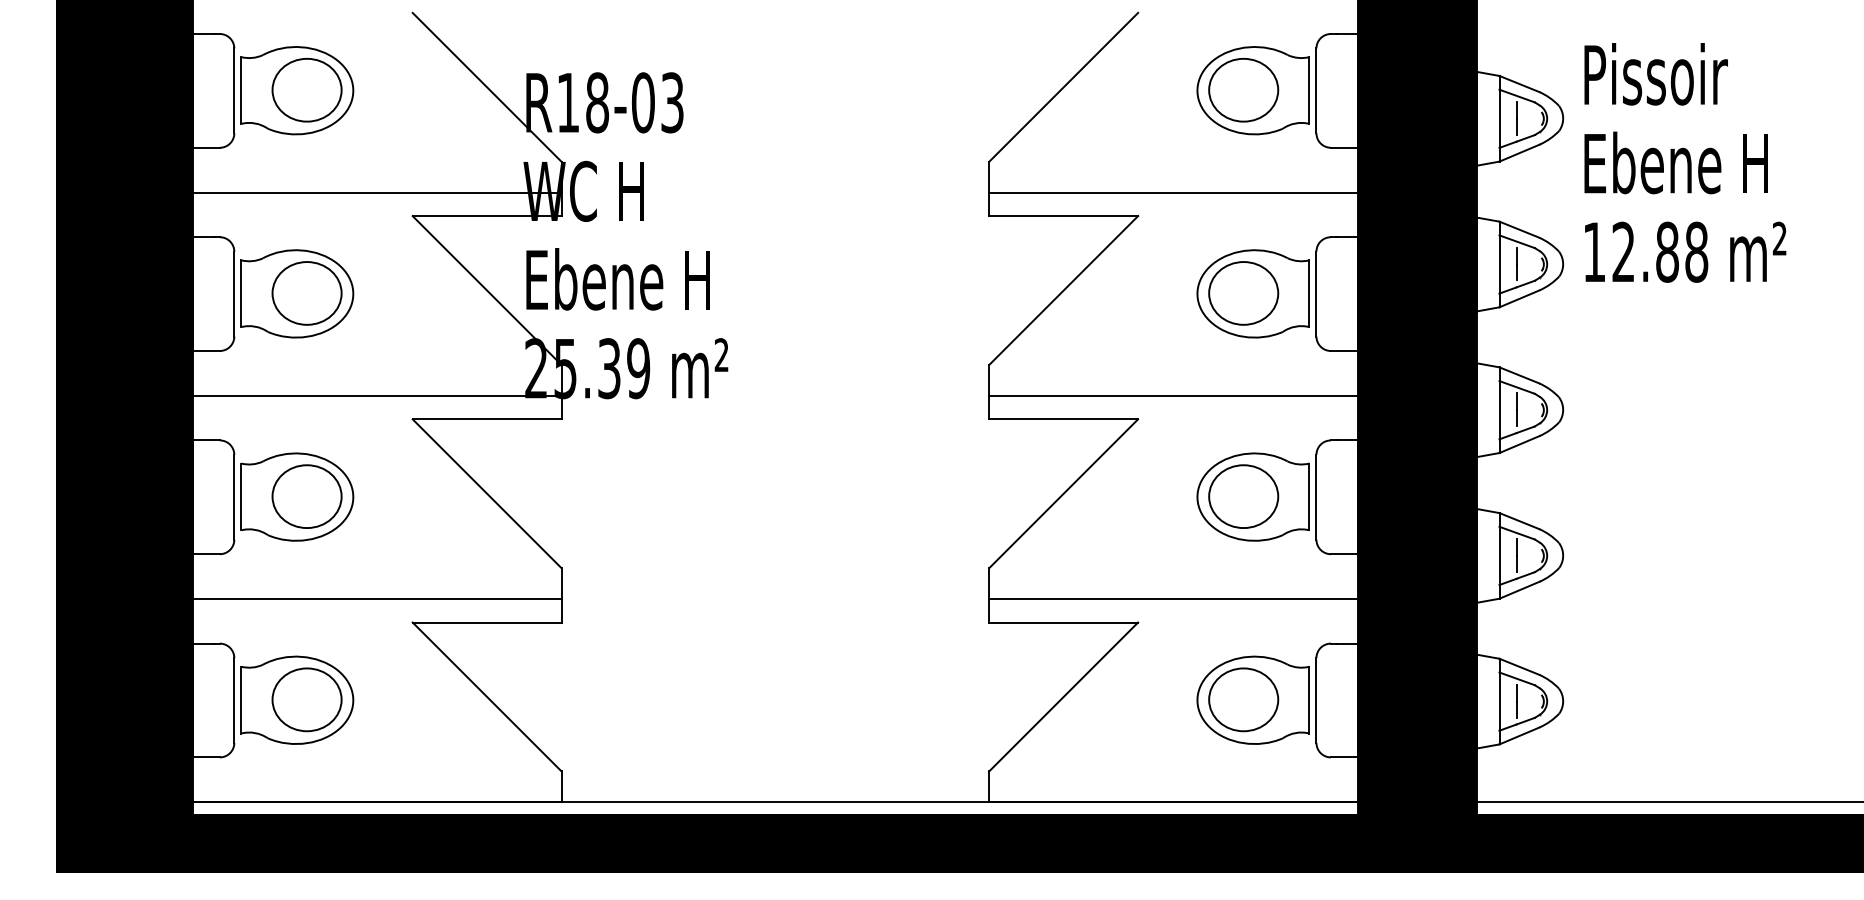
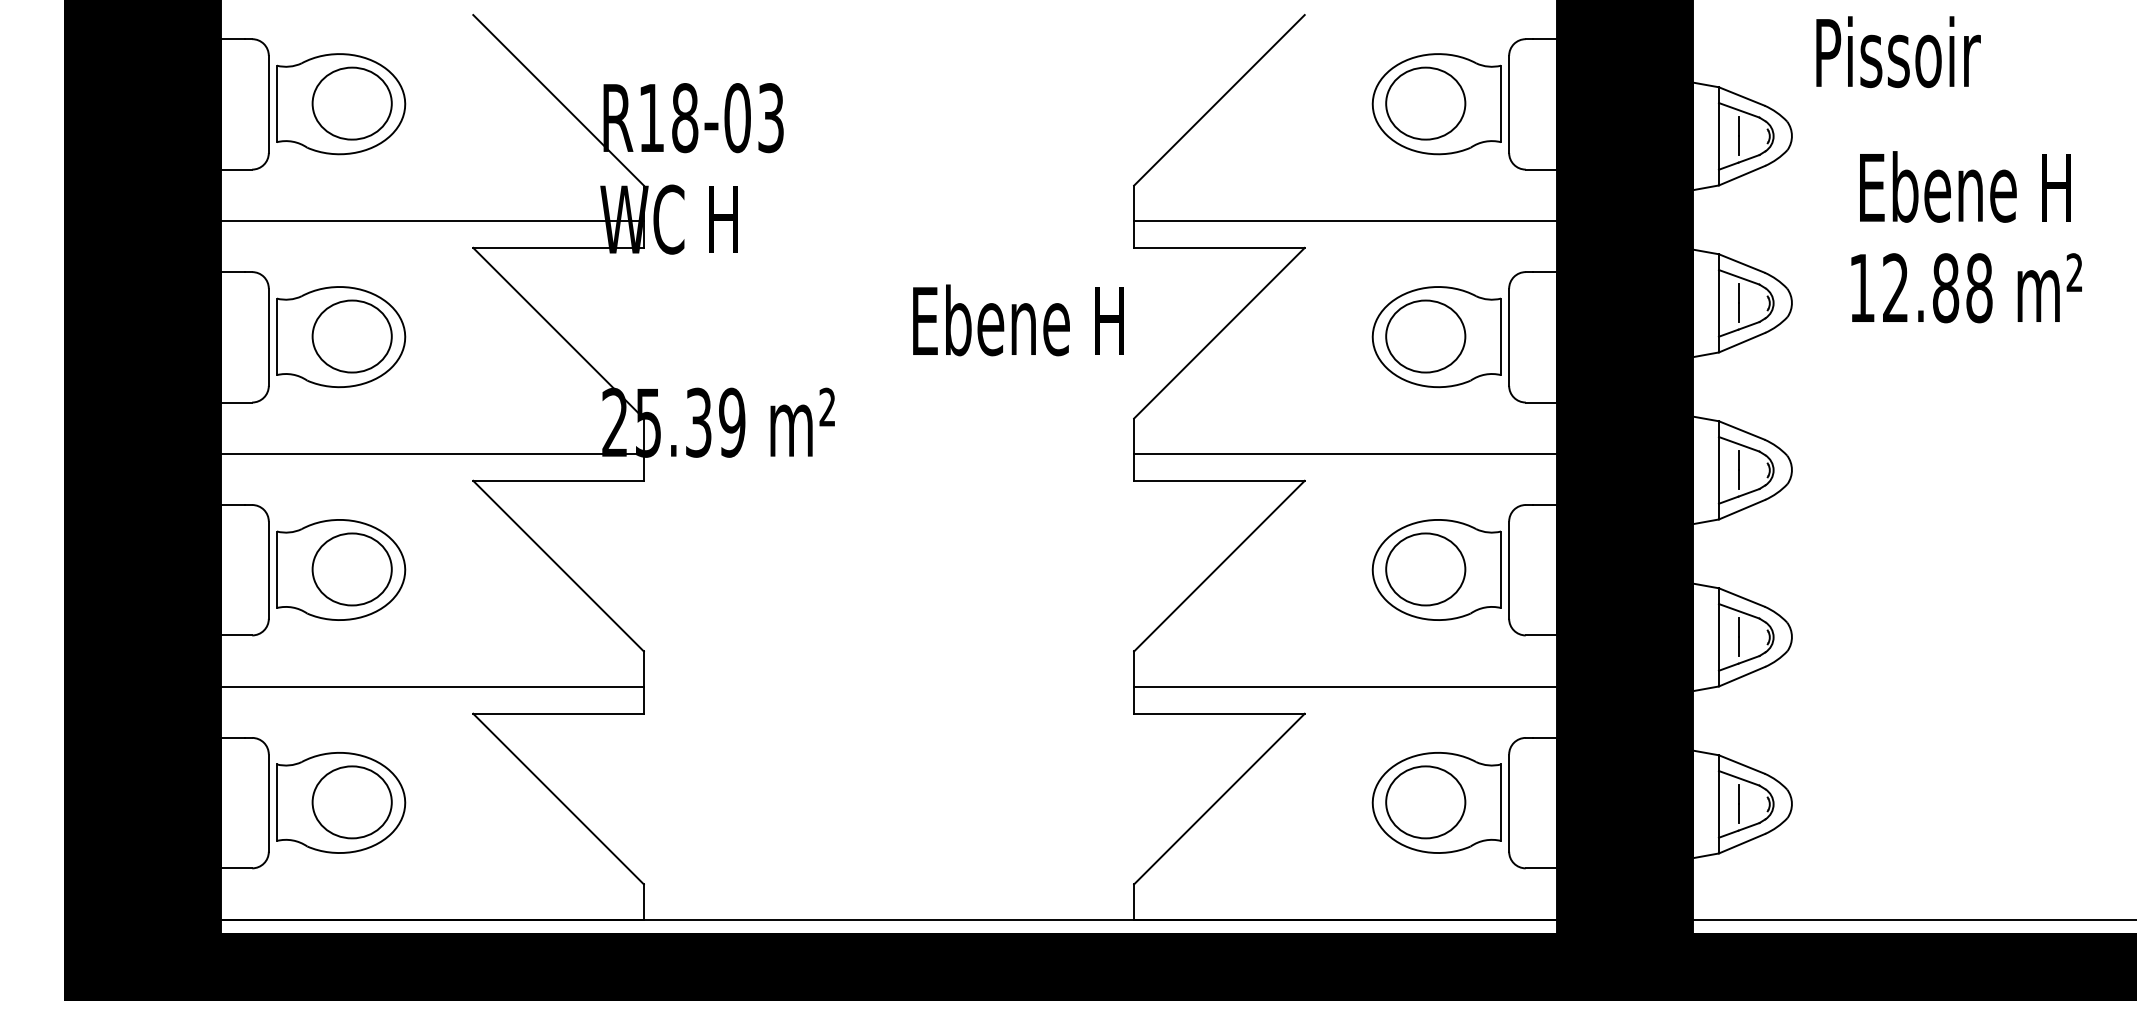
text: (1655, 74) -> (1897, 52), moved
text: (1675, 162) -> (1964, 186), moved
text: (1685, 251) -> (1966, 287), moved
text: (617, 279) -> (1017, 320), moved

